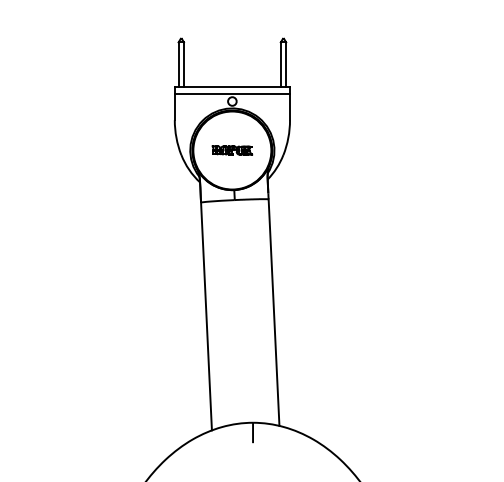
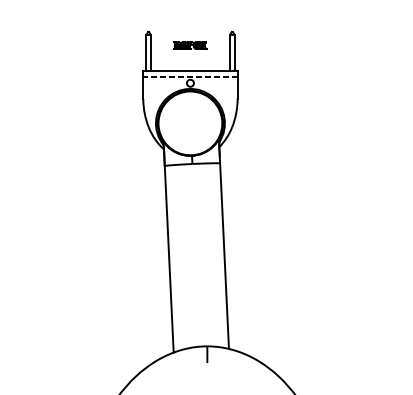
line: (232, 93) -> (190, 76), solid -> dashed
part: (232, 150) -> (190, 45), moved

